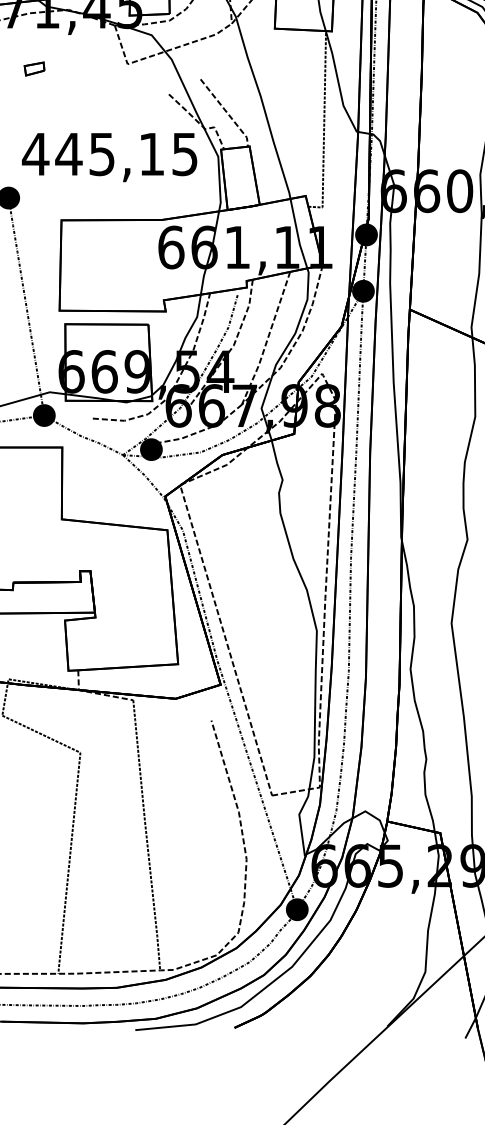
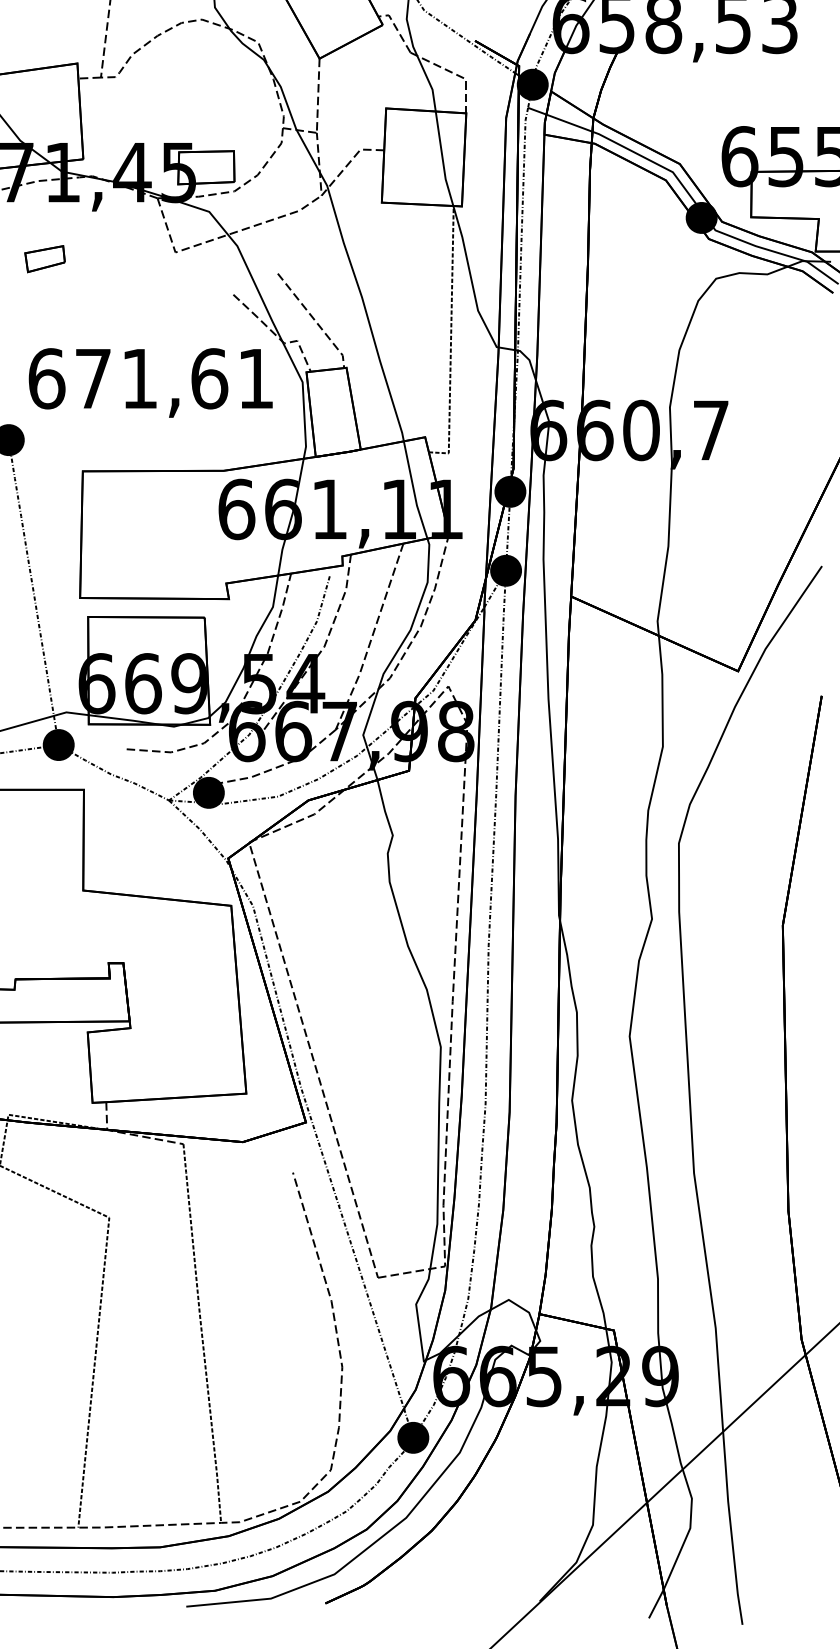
part: (34, 69) -> (44, 259), size x1.43
text: (109, 154) -> (149, 378), 445,15 -> 671,61

